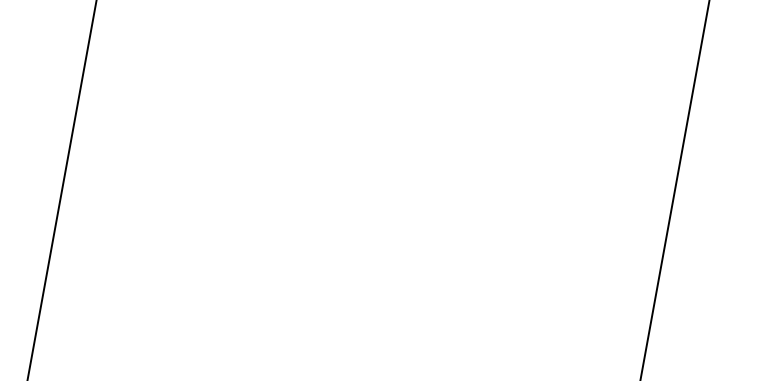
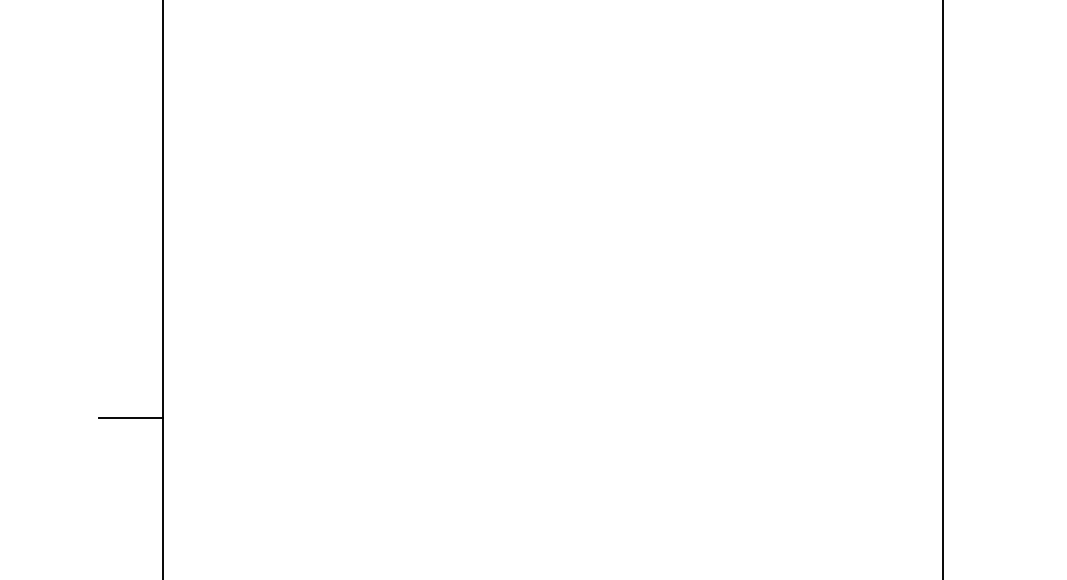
line: (40, 165) -> (130, 418), added

